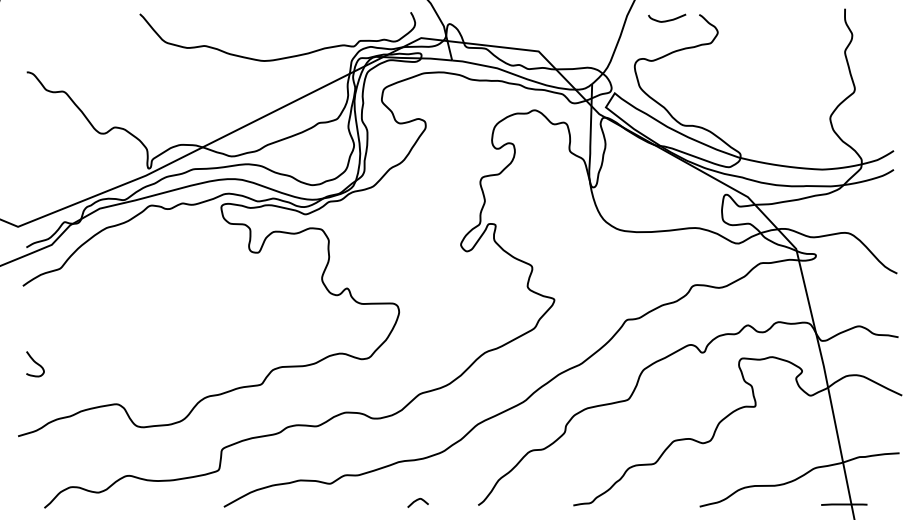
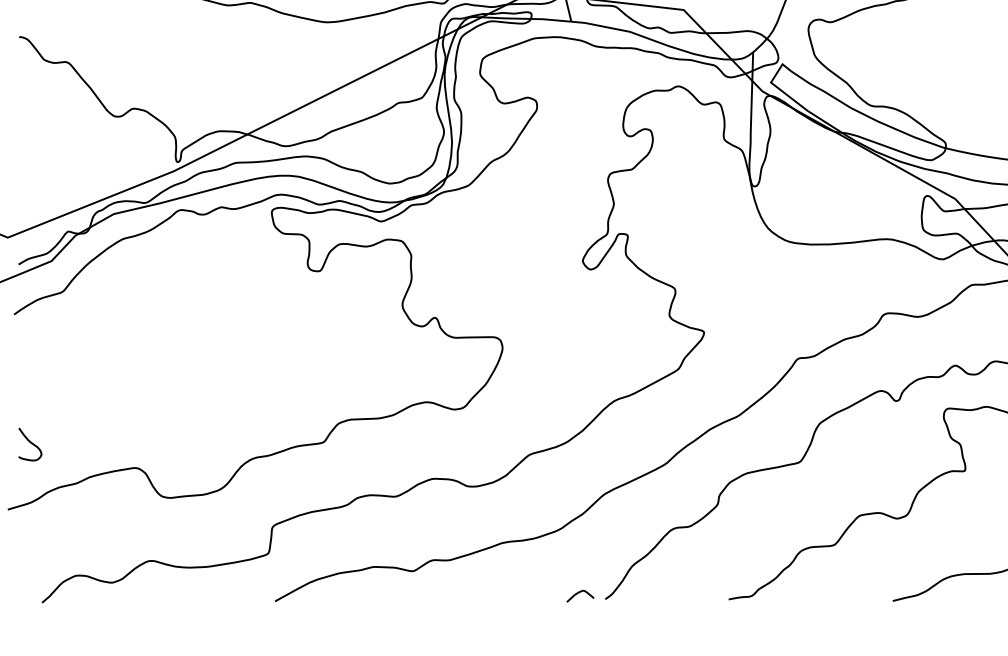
curve: (35, 363) -> (30, 443), moved
curve: (416, 501) -> (578, 594), moved

